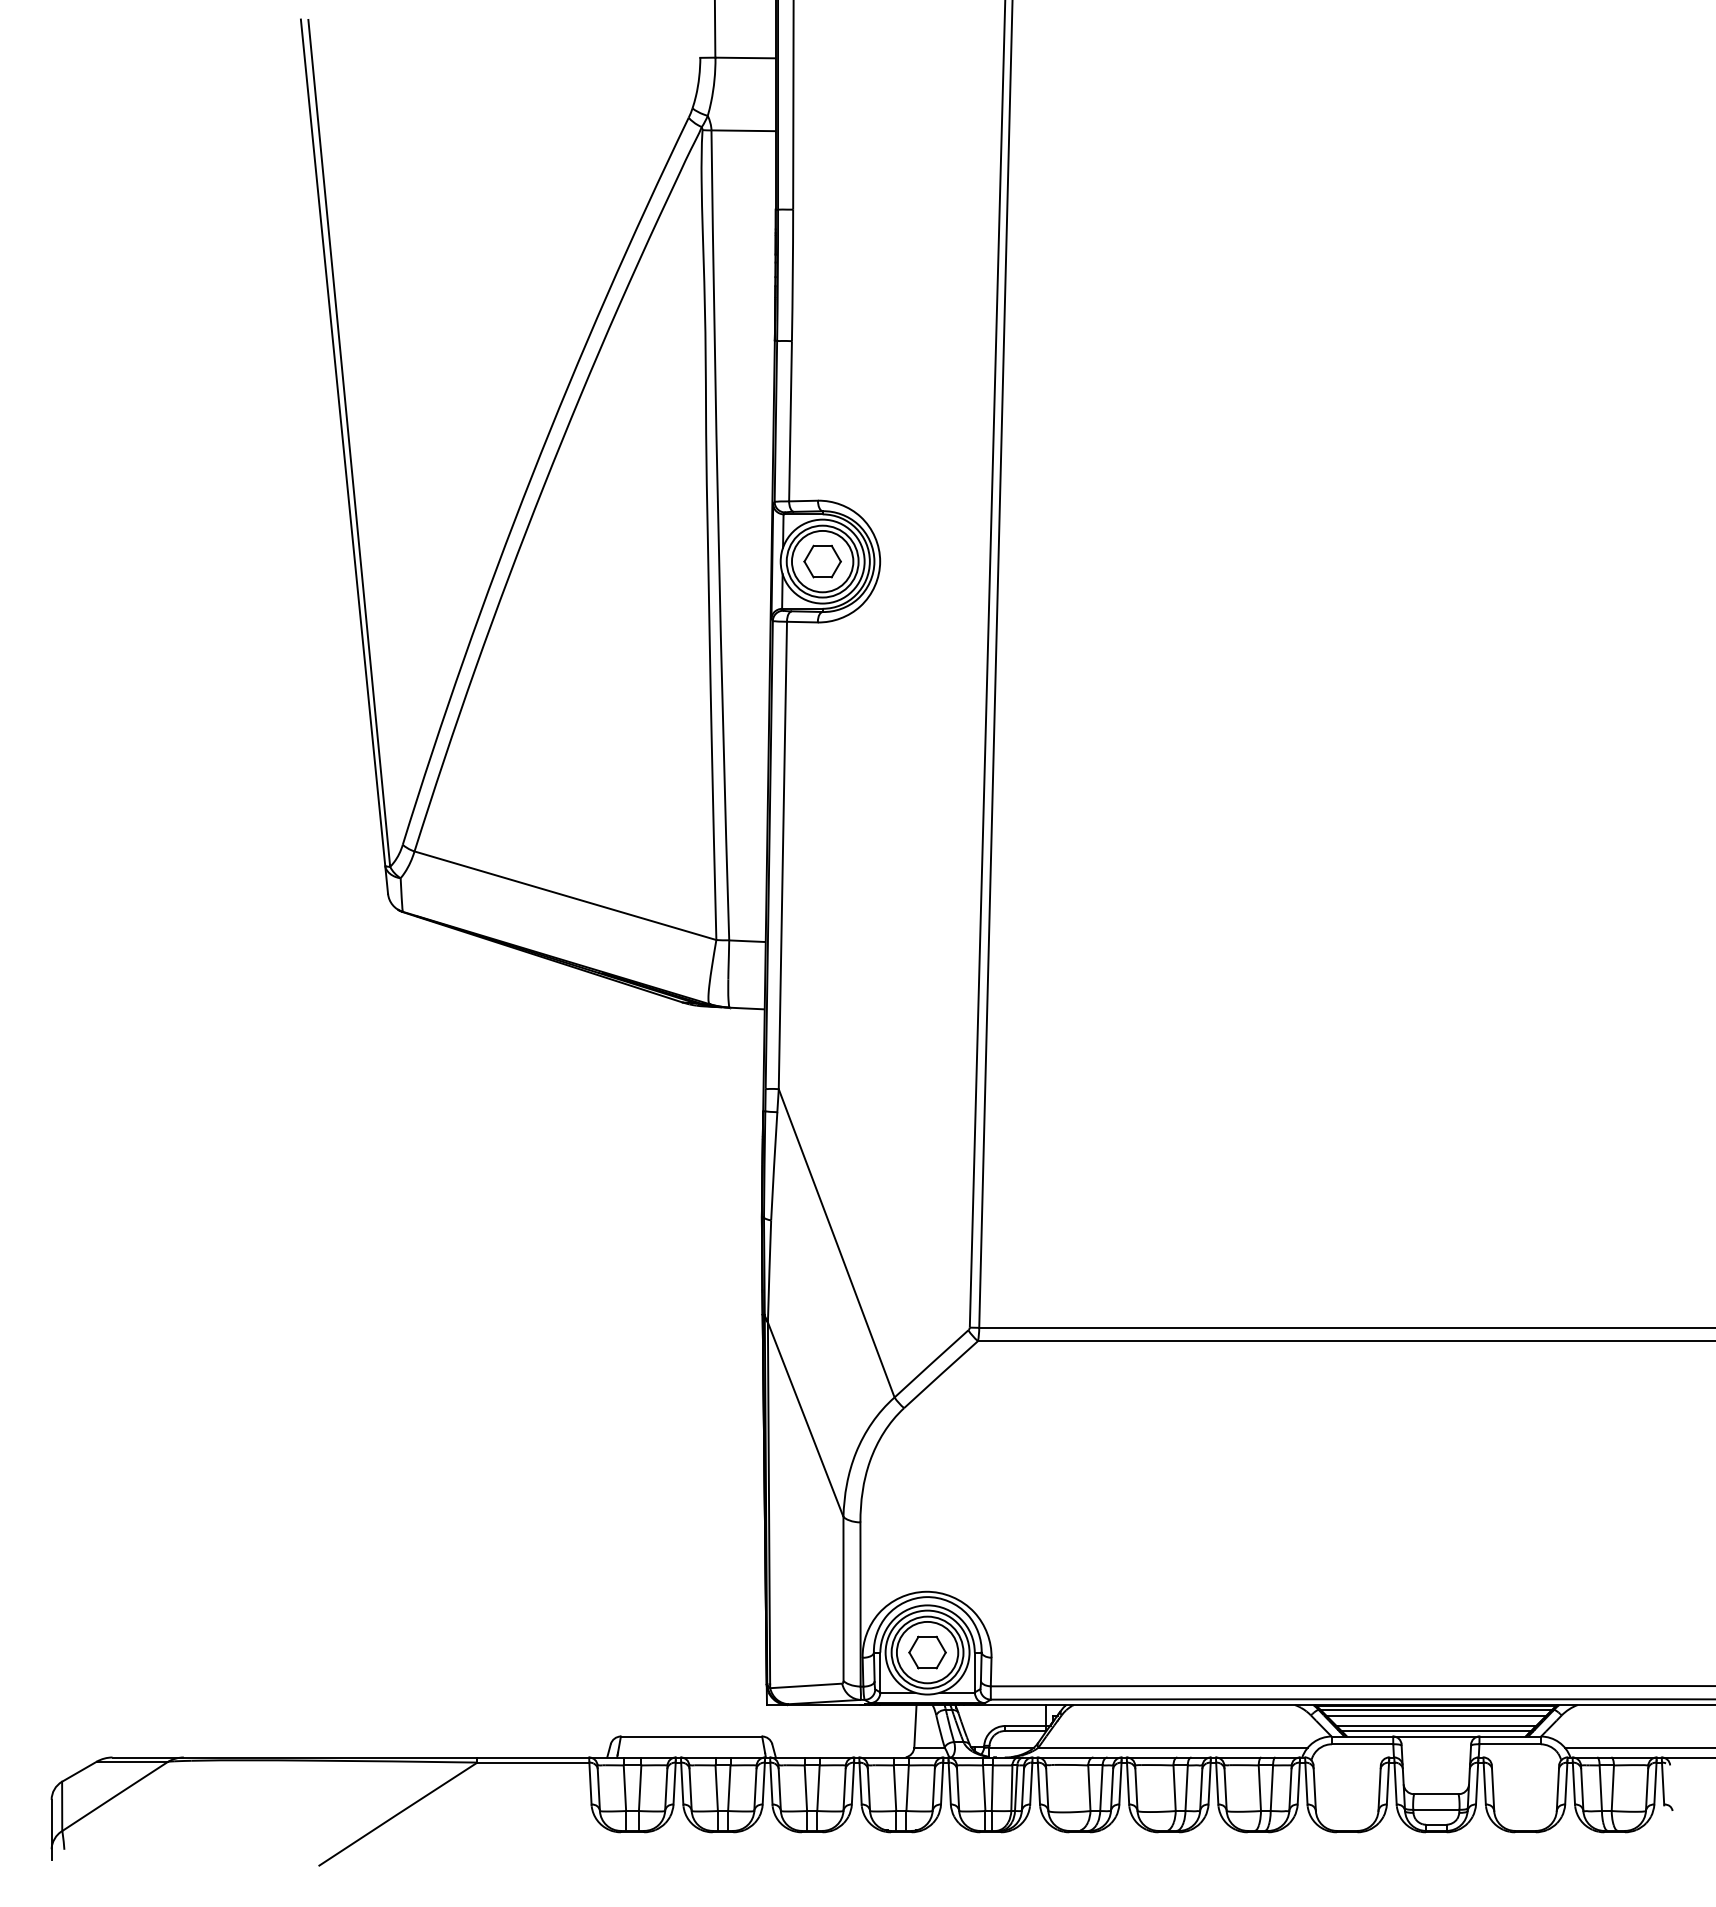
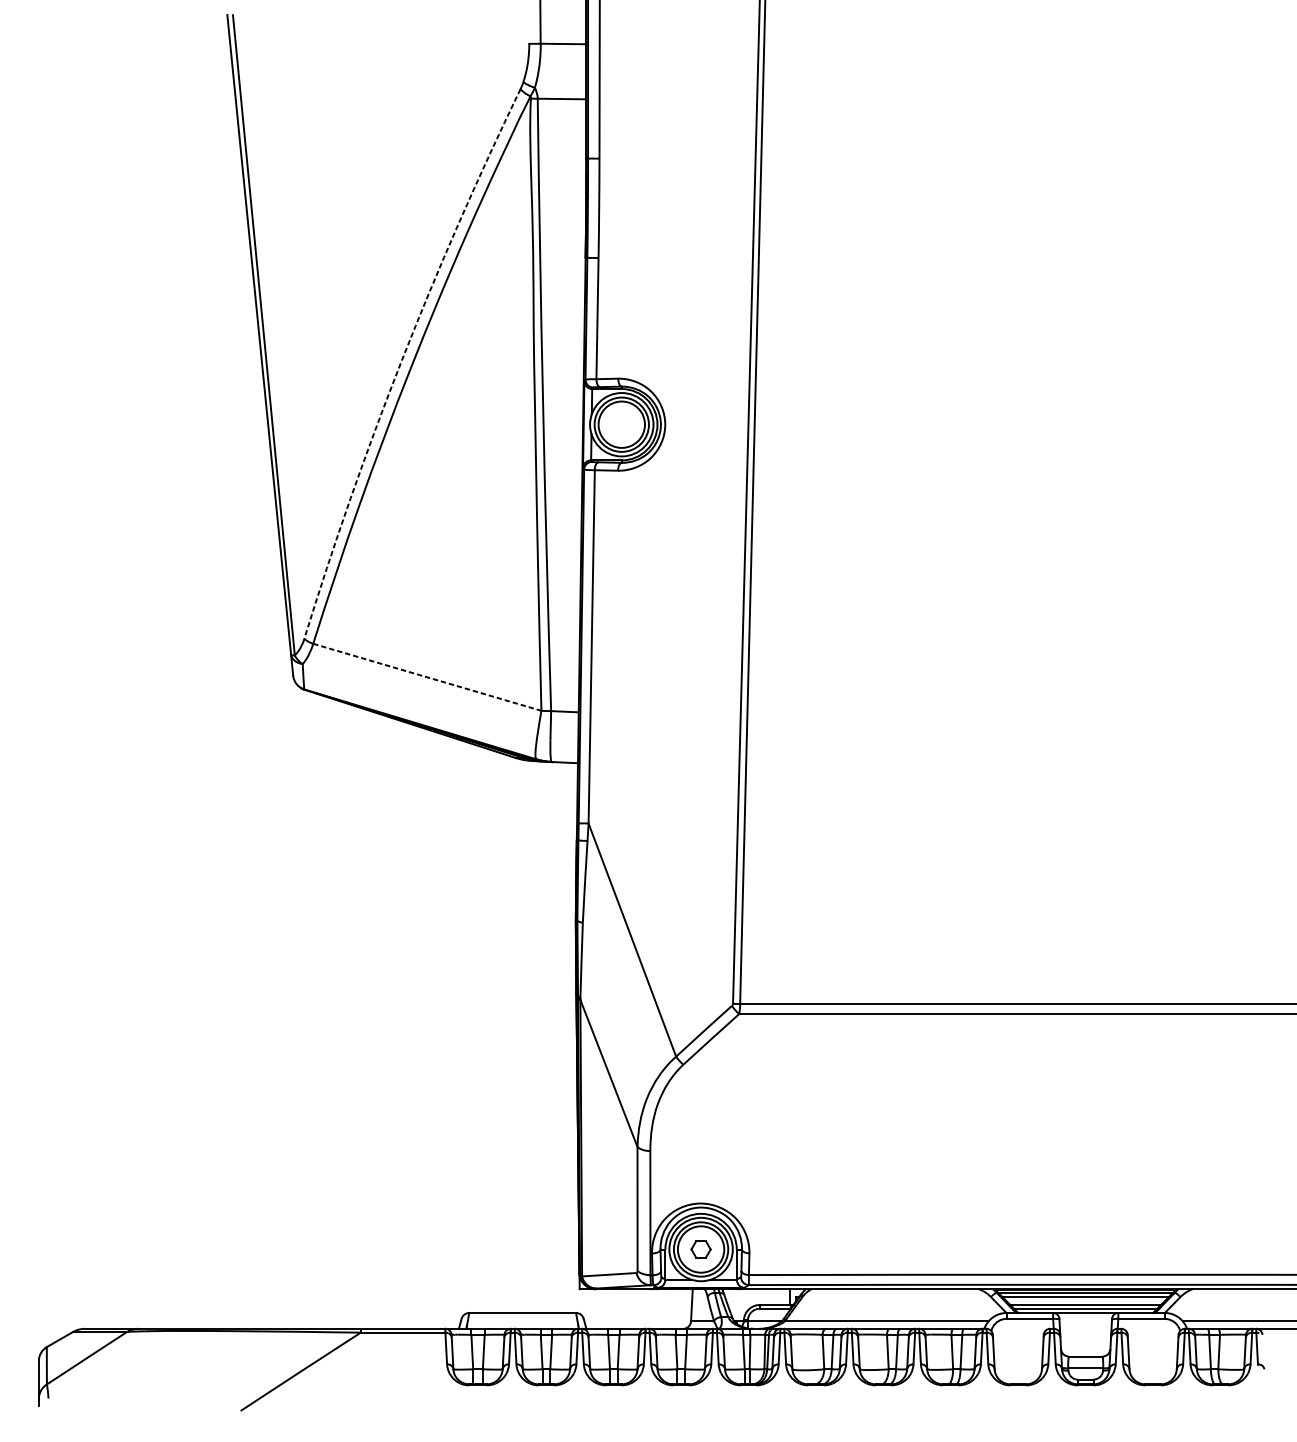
arc: (532, 475) -> (402, 359), solid -> dashed
part: (822, 561) -> (621, 424), removed
line: (565, 895) -> (427, 677), solid -> dashed
part: (927, 1652) -> (701, 1249), size x0.7

